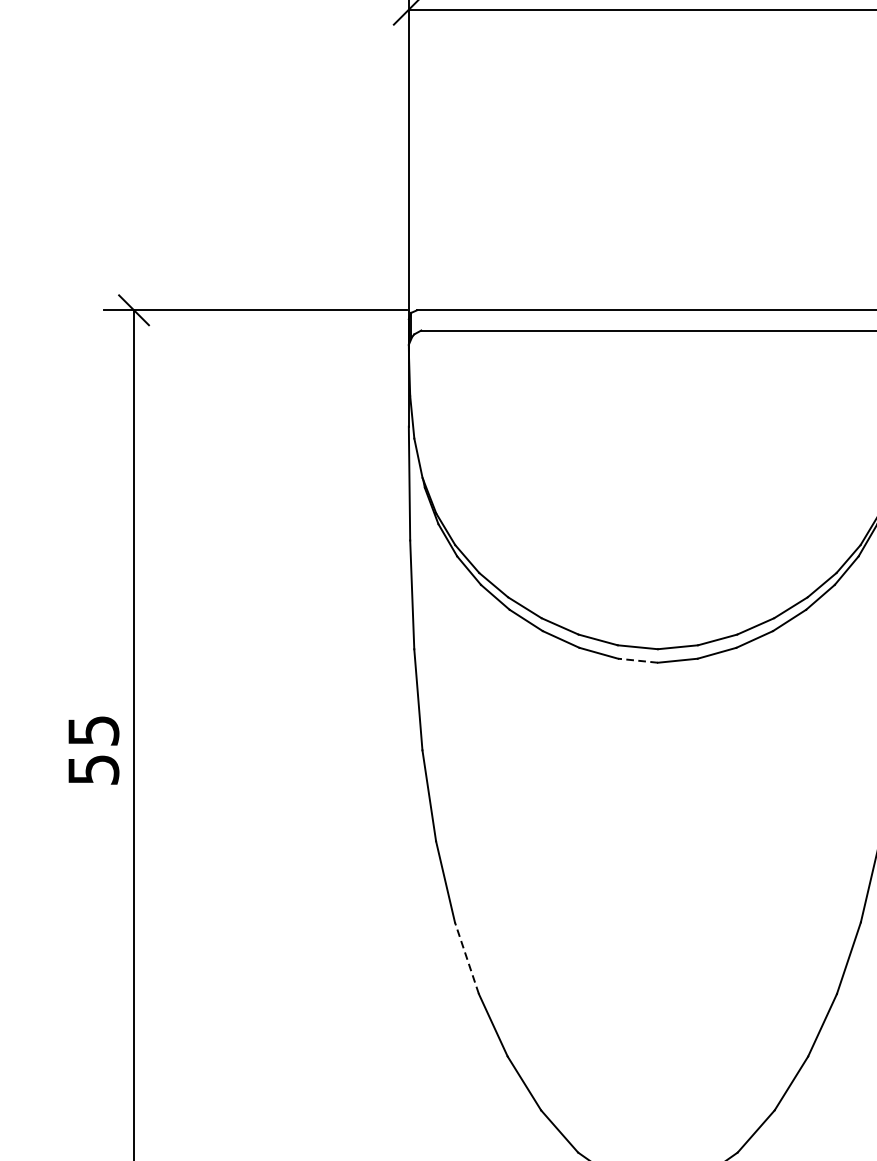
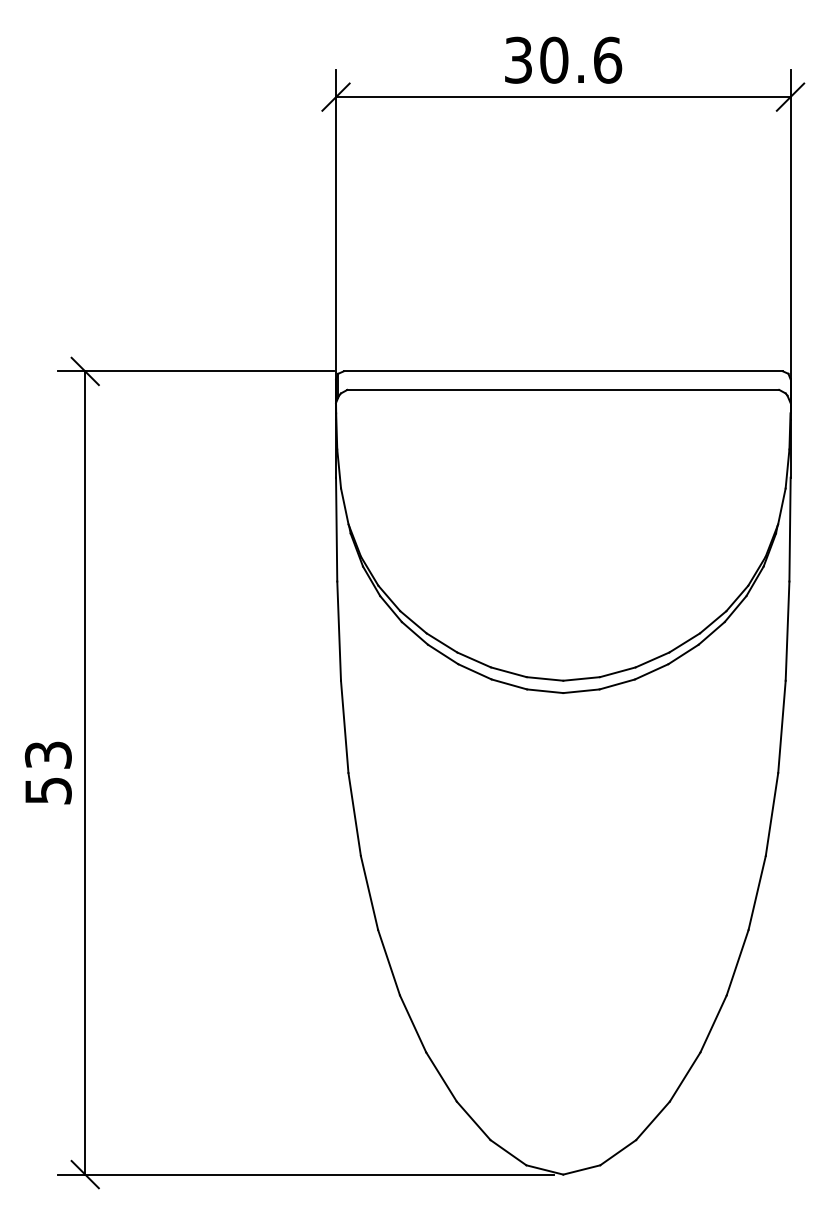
line: (637, 661) -> (544, 691), dashed -> solid
text: (92, 730) -> (47, 754), 55 -> 53
line: (466, 957) -> (388, 962), dashed -> solid

